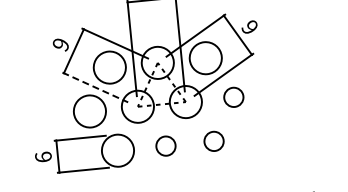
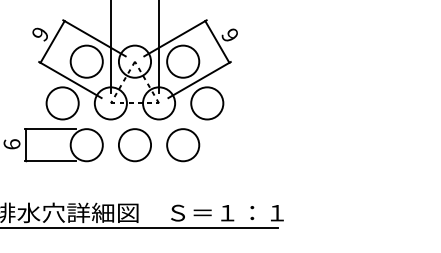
line: (95, 87) -> (70, 80), dashed -> solid
circle: (234, 97) -> (207, 103), size x1.67
circle: (214, 141) -> (183, 145), size x1.67
circle: (165, 146) -> (134, 145), size x1.67

